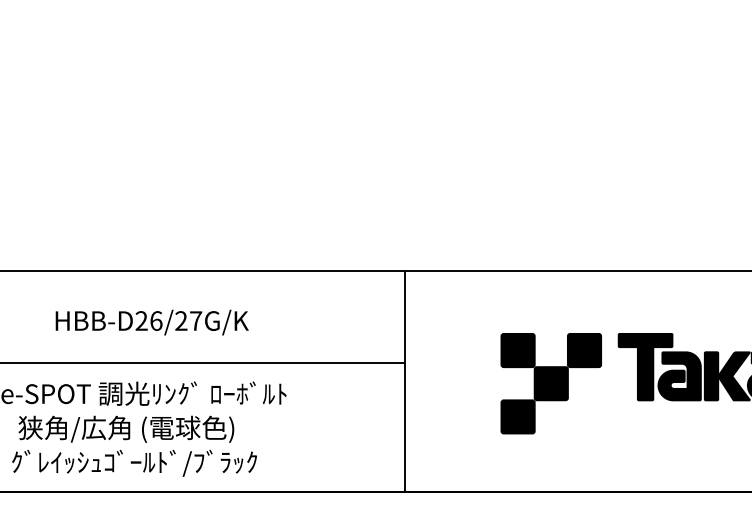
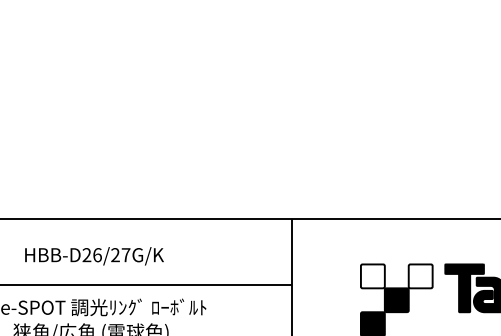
text: (151, 322) -> (94, 256), moved
fill: (517, 350) -> (372, 276), removed
fill: (584, 350) -> (420, 276), removed

